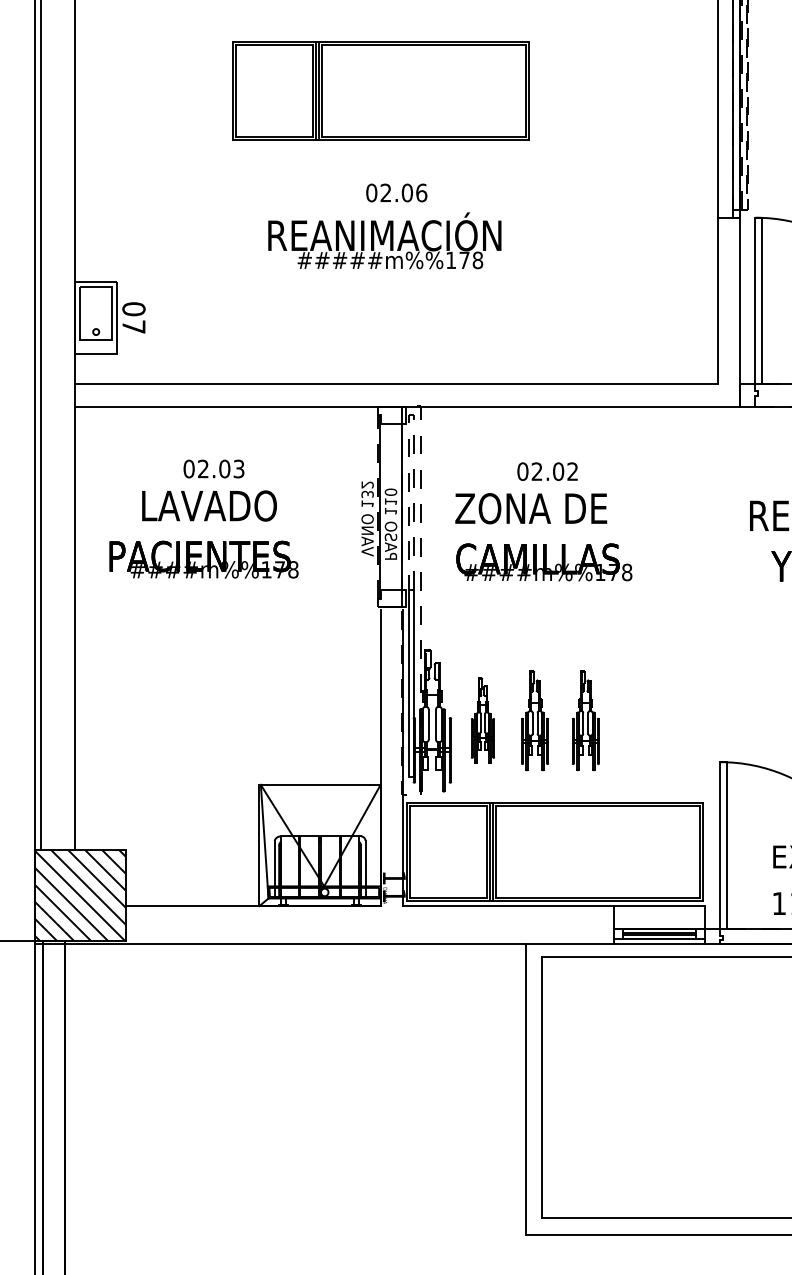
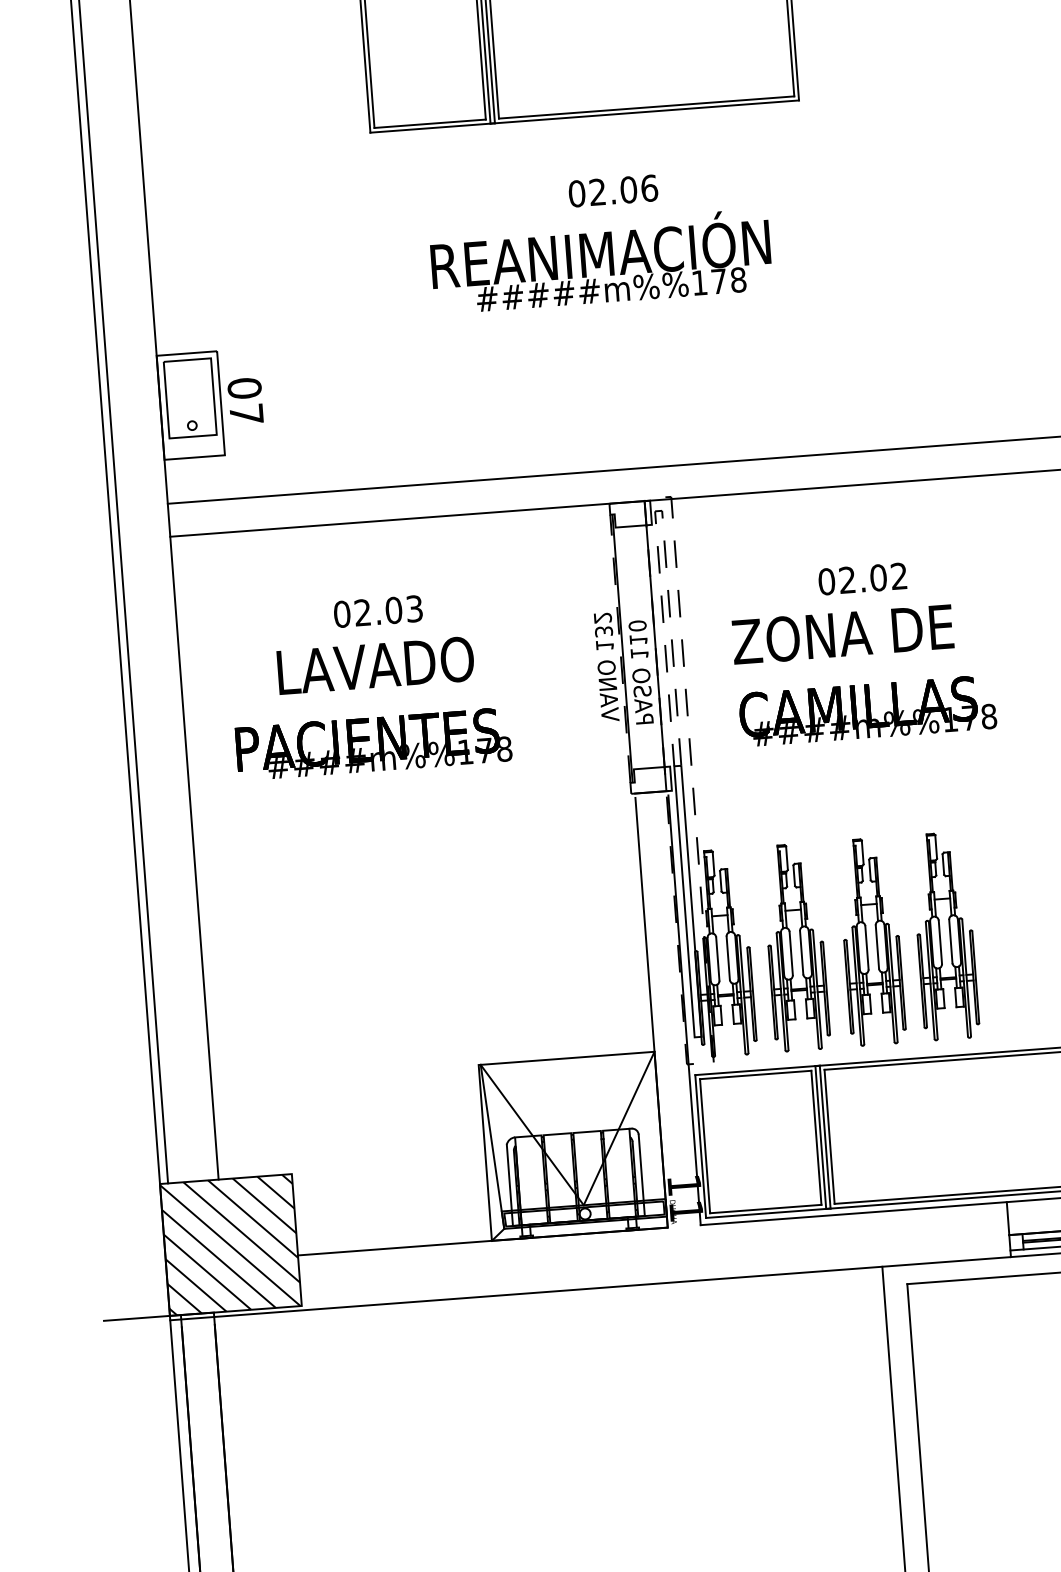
part: (482, 720) -> (795, 947), size x1.67
part: (534, 720) -> (870, 941), size x1.43
part: (585, 720) -> (944, 935), size x1.43

